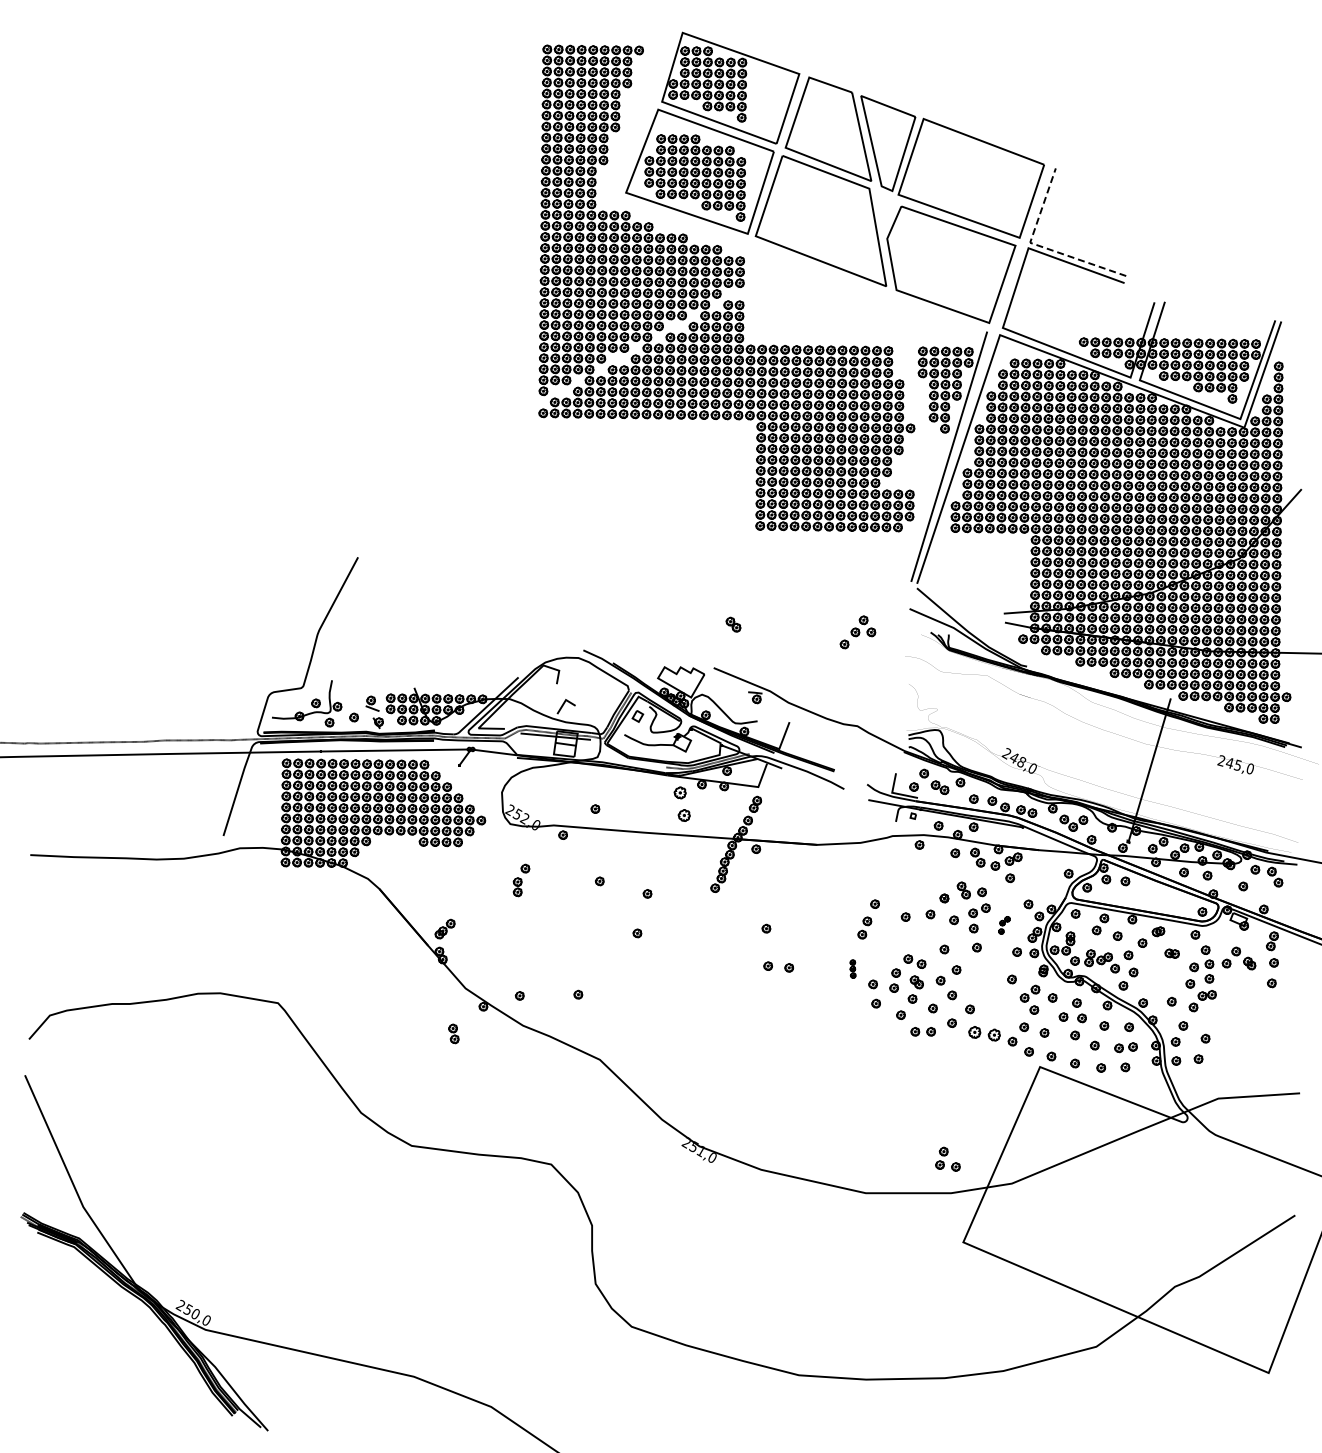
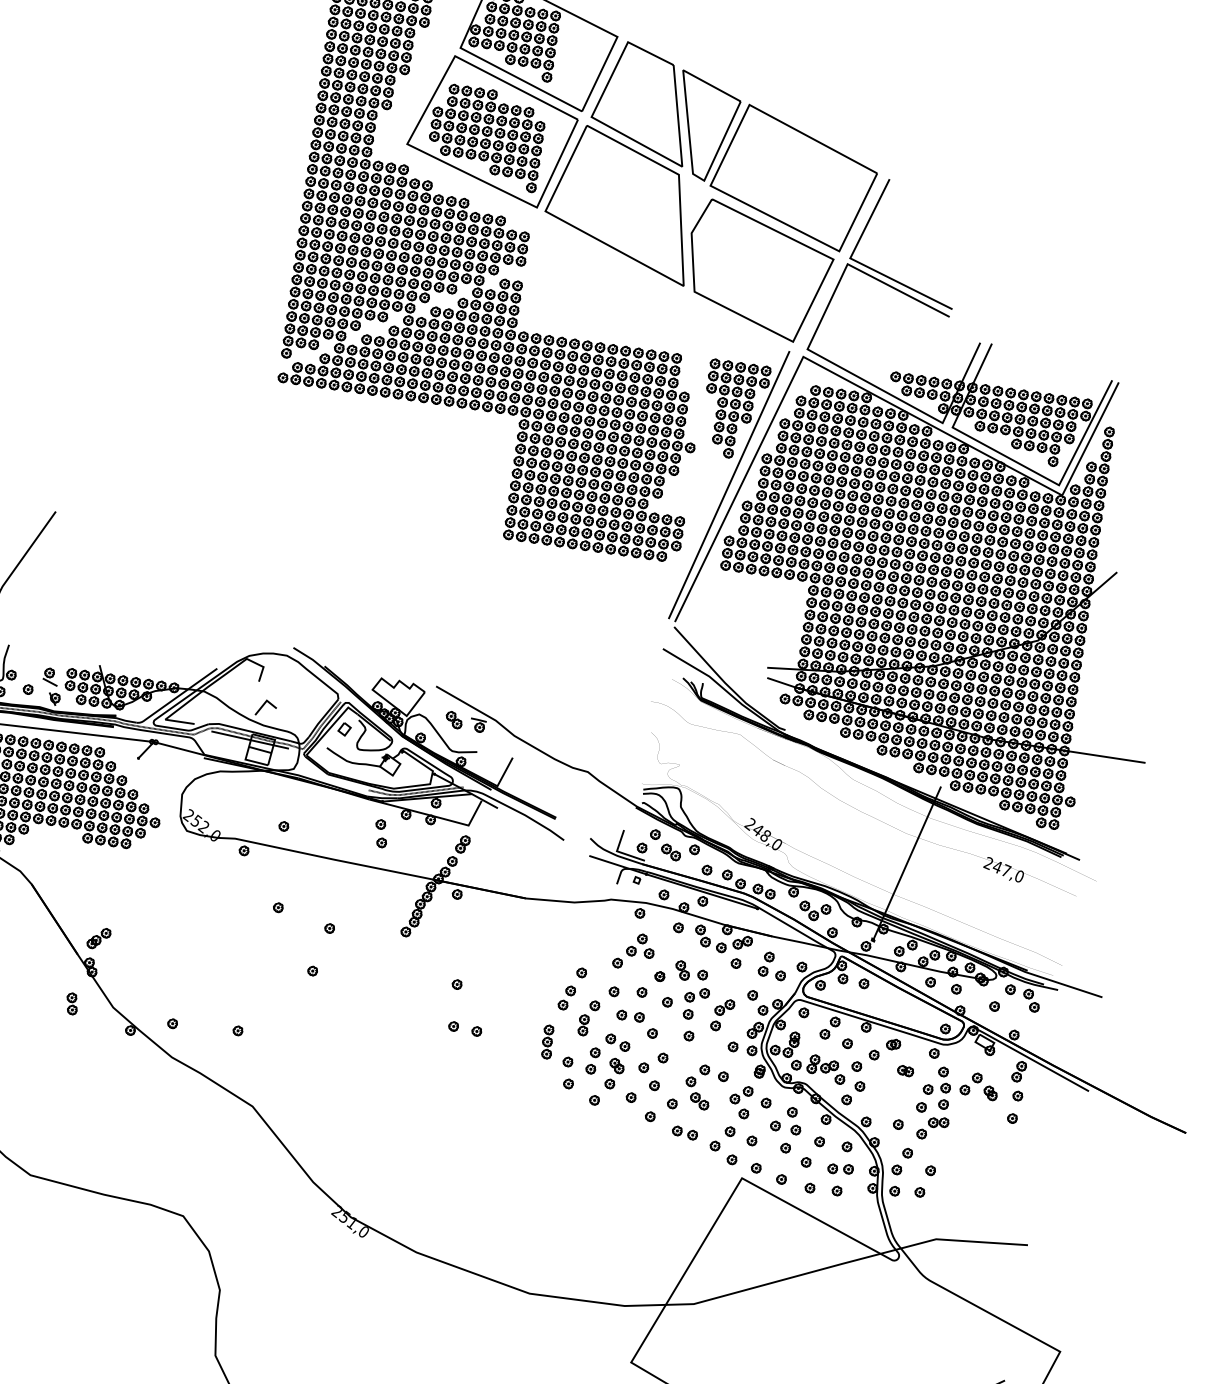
line: (1040, 246) -> (861, 263), dashed -> solid
part: (733, 624) -> (454, 719), moved
part: (857, 632) -> (633, 951), moved
text: (1237, 764) -> (1005, 869), 245,0 -> 247,0
part: (681, 804) -> (380, 833), size x0.71
part: (521, 880) -> (588, 1018), moved
part: (1004, 925) -> (722, 1015), size x1.67
part: (852, 968) -> (547, 1041), size x1.67
part: (990, 990) -> (697, 1085), added
part: (922, 1031) -> (629, 1015), moved
part: (453, 1033) -> (71, 1003), moved
part: (984, 1033) -> (684, 1132), size x0.71
part: (947, 1158) -> (772, 965), moved

